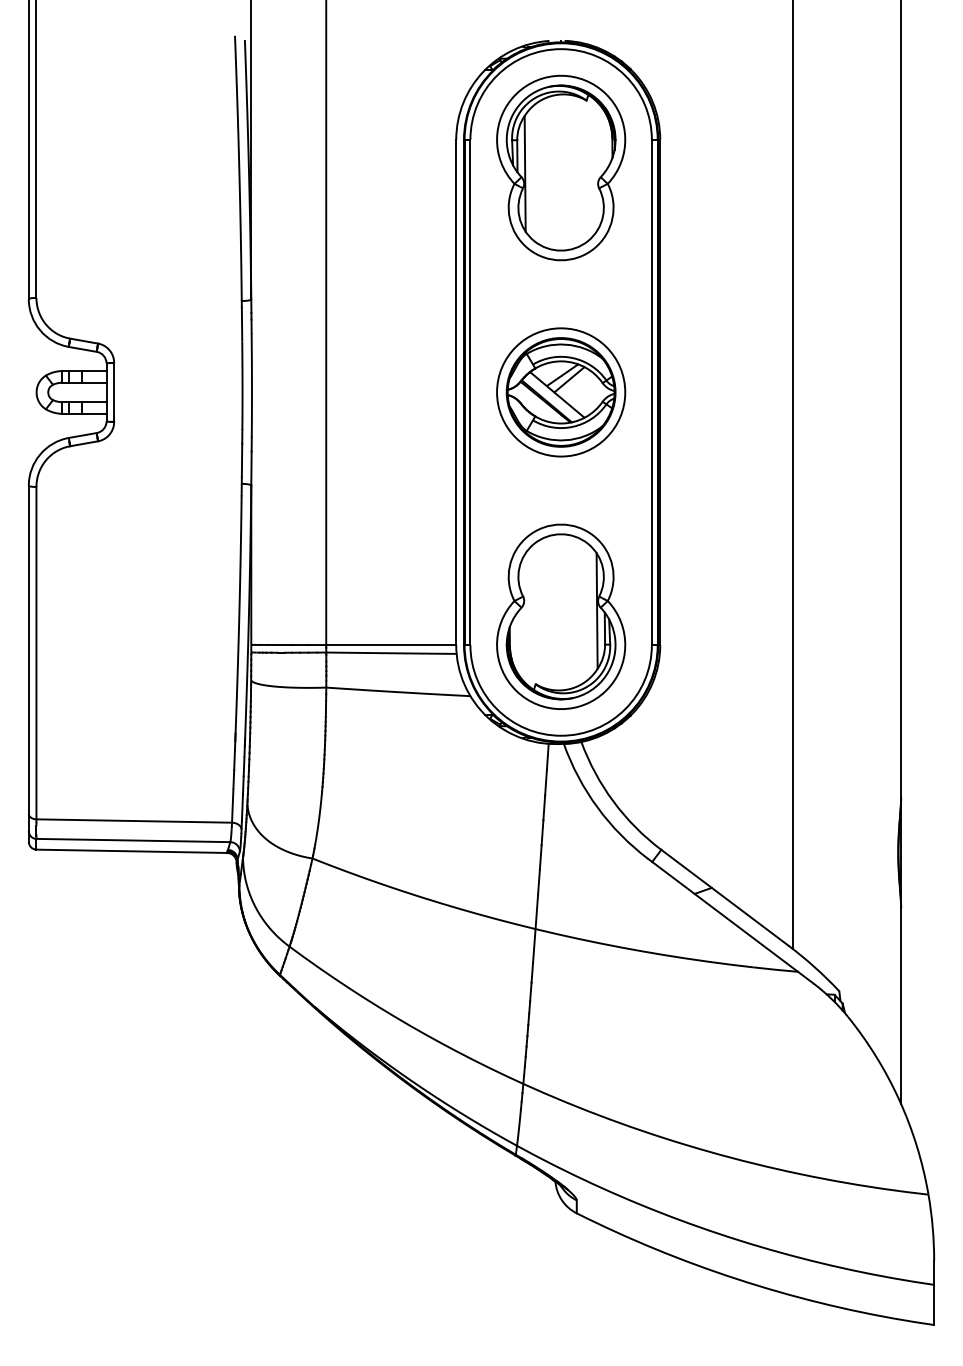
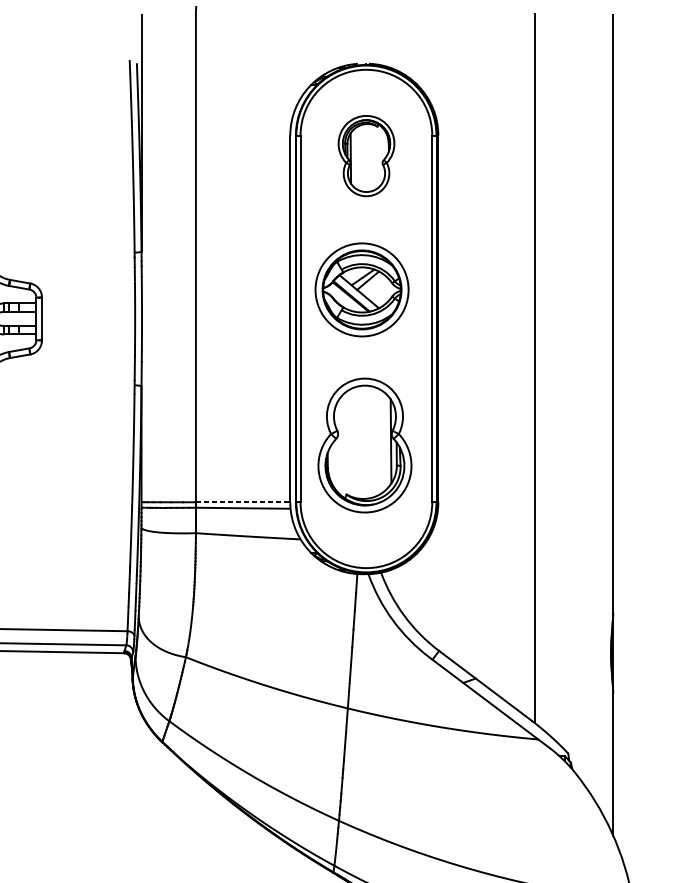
part: (561, 167) -> (366, 155), size x0.6
part: (561, 392) -> (362, 289), moved
part: (561, 616) -> (365, 445), moved
line: (391, 645) -> (243, 502), solid -> dashed

